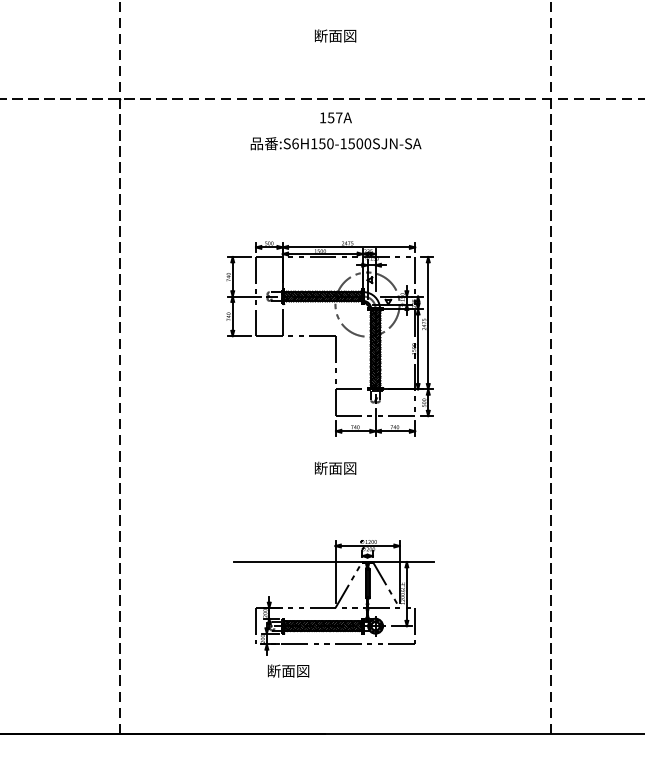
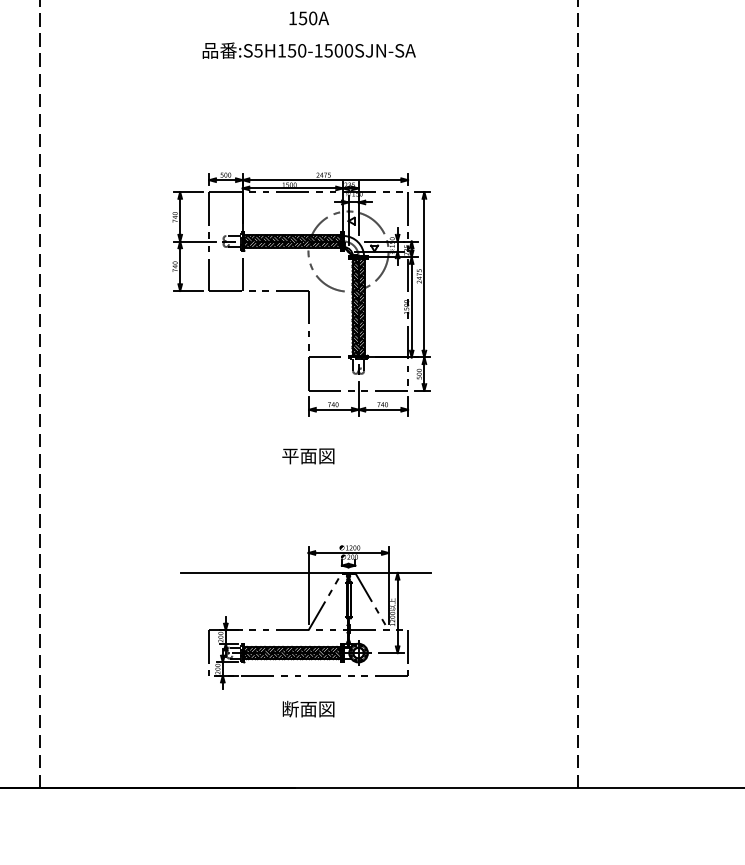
text: (339, 117) -> (313, 17), 157A -> 150A
text: (295, 143) -> (258, 50), :S6H150-1500SJN-SA -> :S5H150-1500SJN-SA
text: (320, 467) -> (289, 454), 断面図 -> 平面図
text: (288, 670) -> (308, 708), moved

